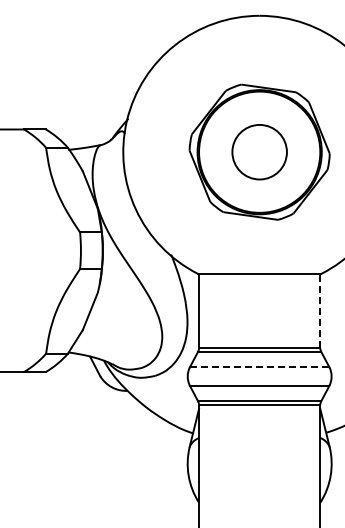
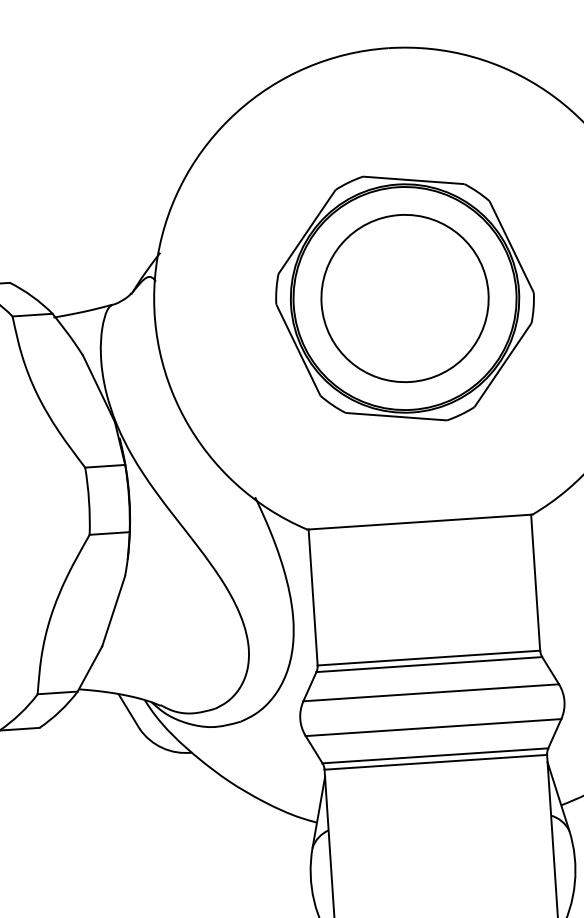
circle: (259, 151) -> (404, 297), size x1.67
line: (320, 310) -> (535, 581), dashed -> solid
line: (259, 367) -> (430, 693), dashed -> solid

